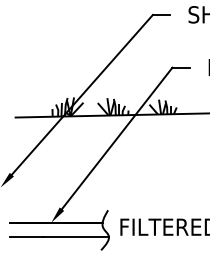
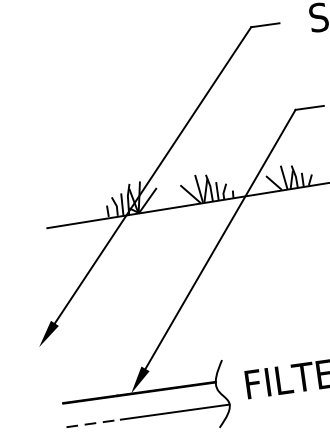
line: (27, 237) -> (95, 423), solid -> dashed

